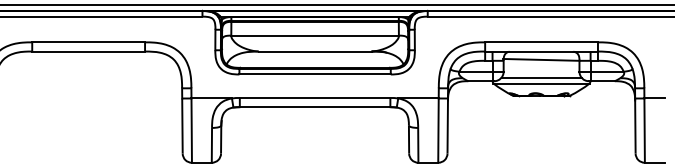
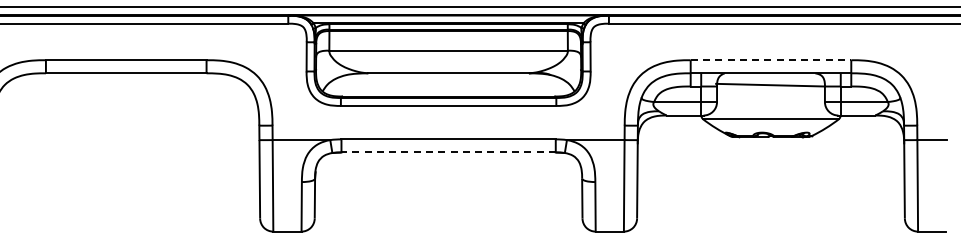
line: (541, 42) -> (771, 60), solid -> dashed
line: (541, 77) -> (770, 110), removed
line: (315, 107) -> (448, 152), solid -> dashed

